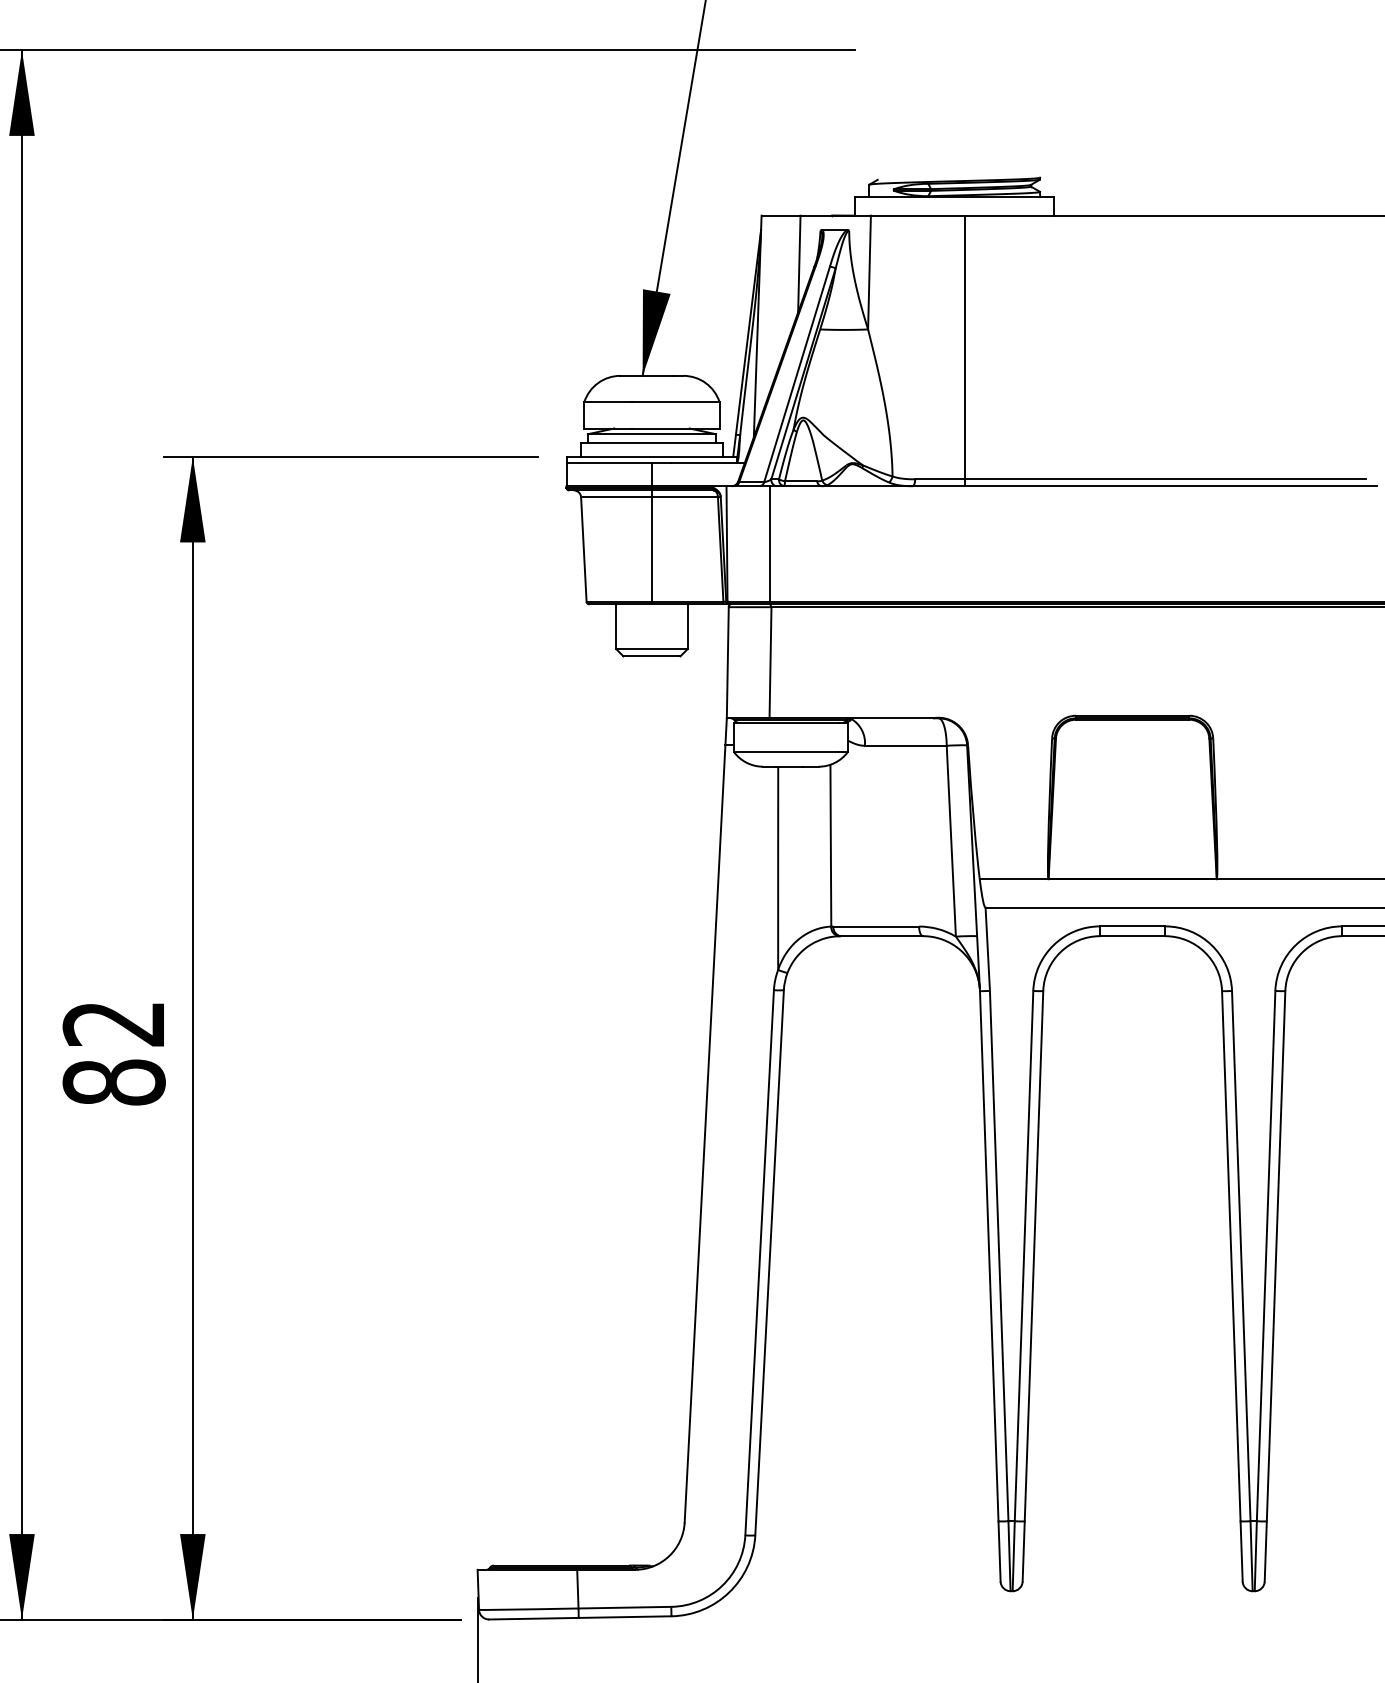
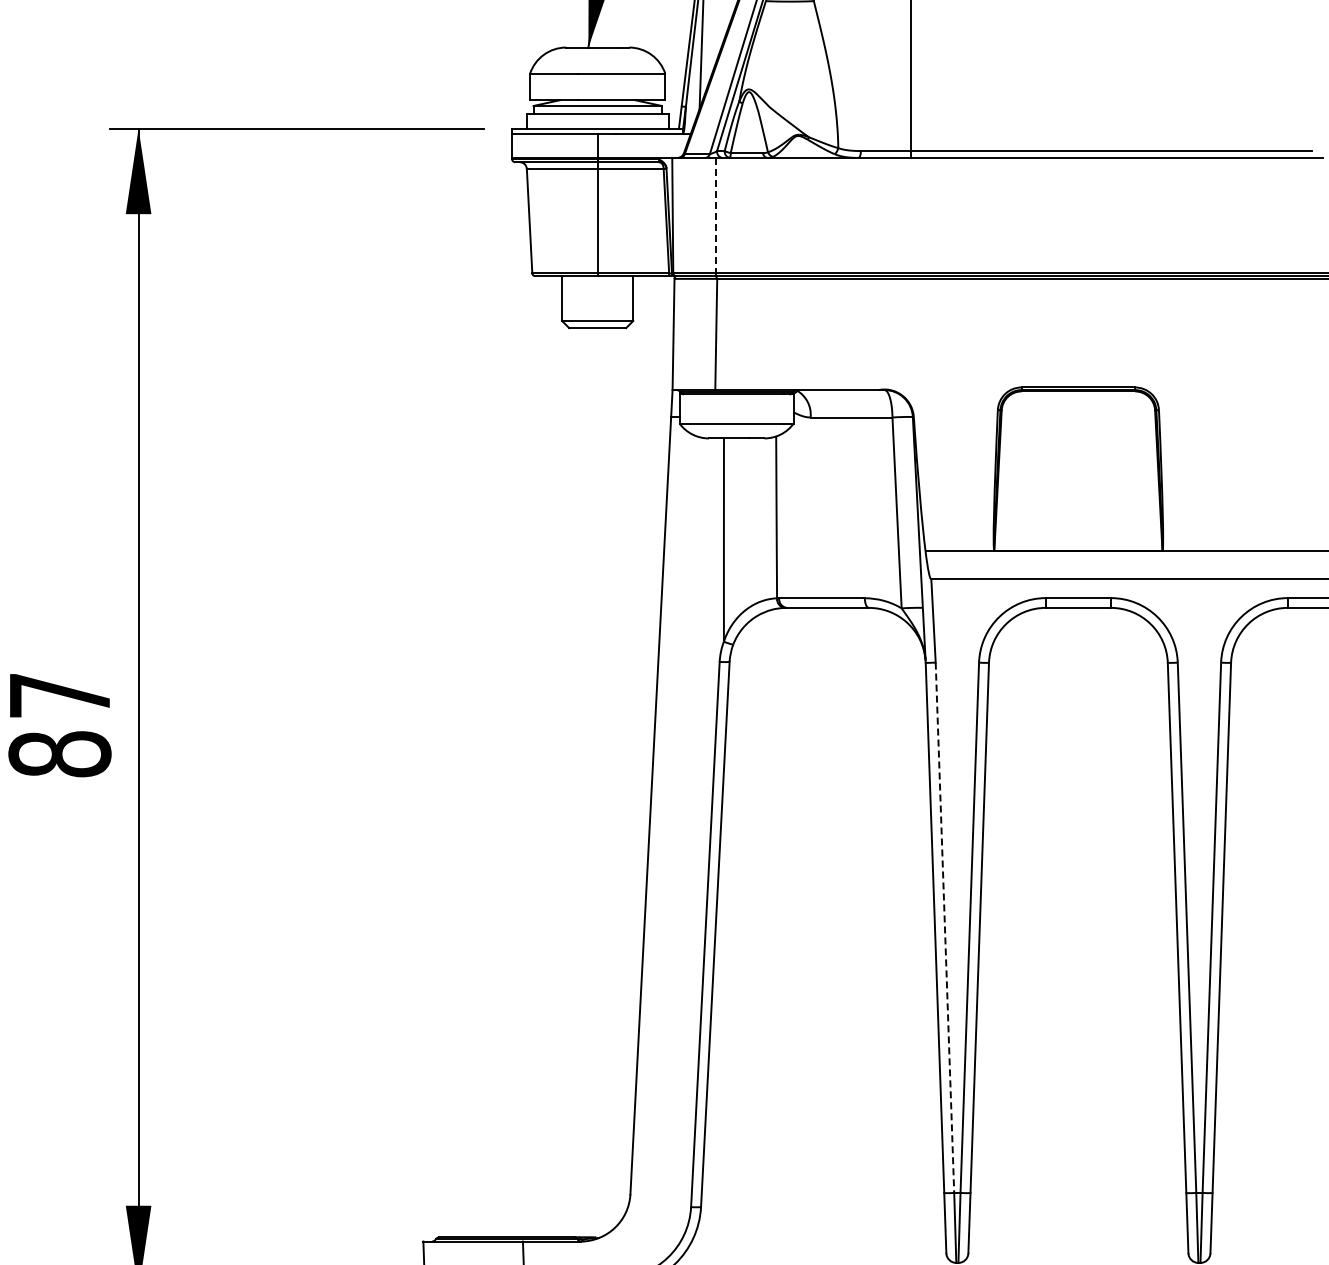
line: (770, 543) -> (716, 215), solid -> dashed
text: (112, 1024) -> (58, 696), 82 -> 87
line: (999, 1256) -> (945, 928), solid -> dashed

